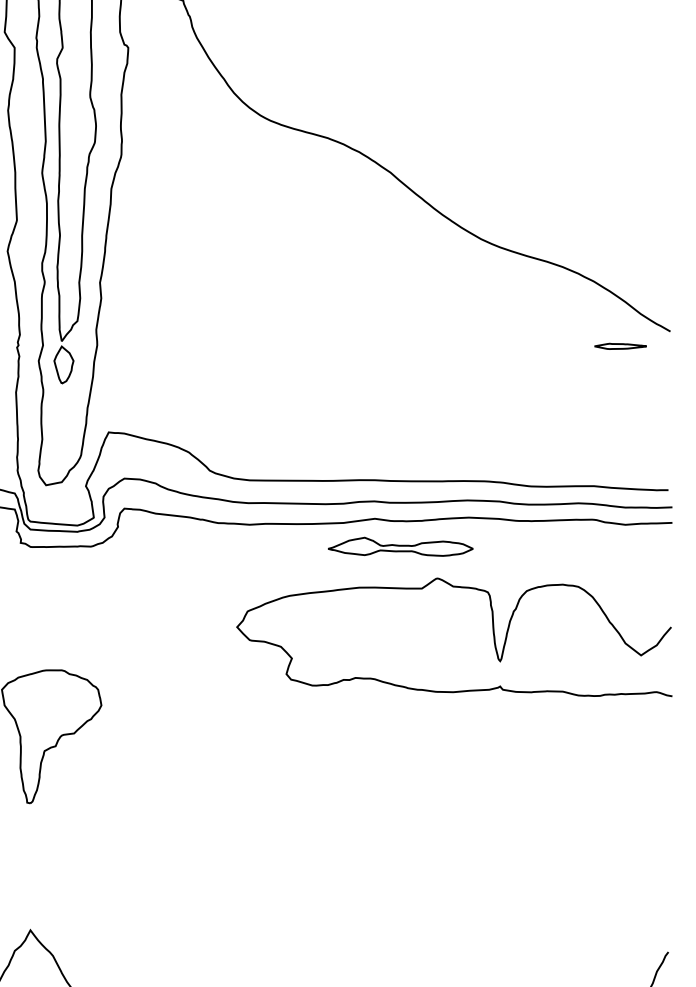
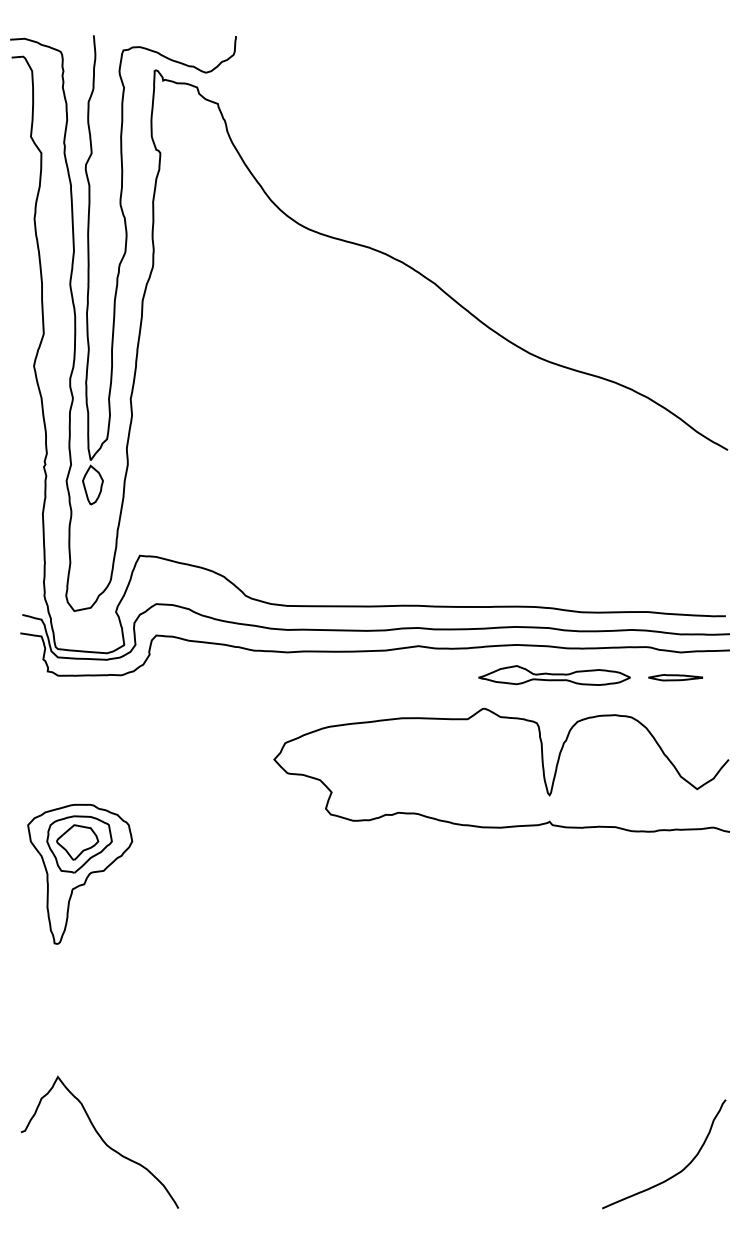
part: (620, 346) -> (675, 677), moved
part: (400, 546) -> (554, 675), moved
part: (51, 708) -> (79, 844), added

